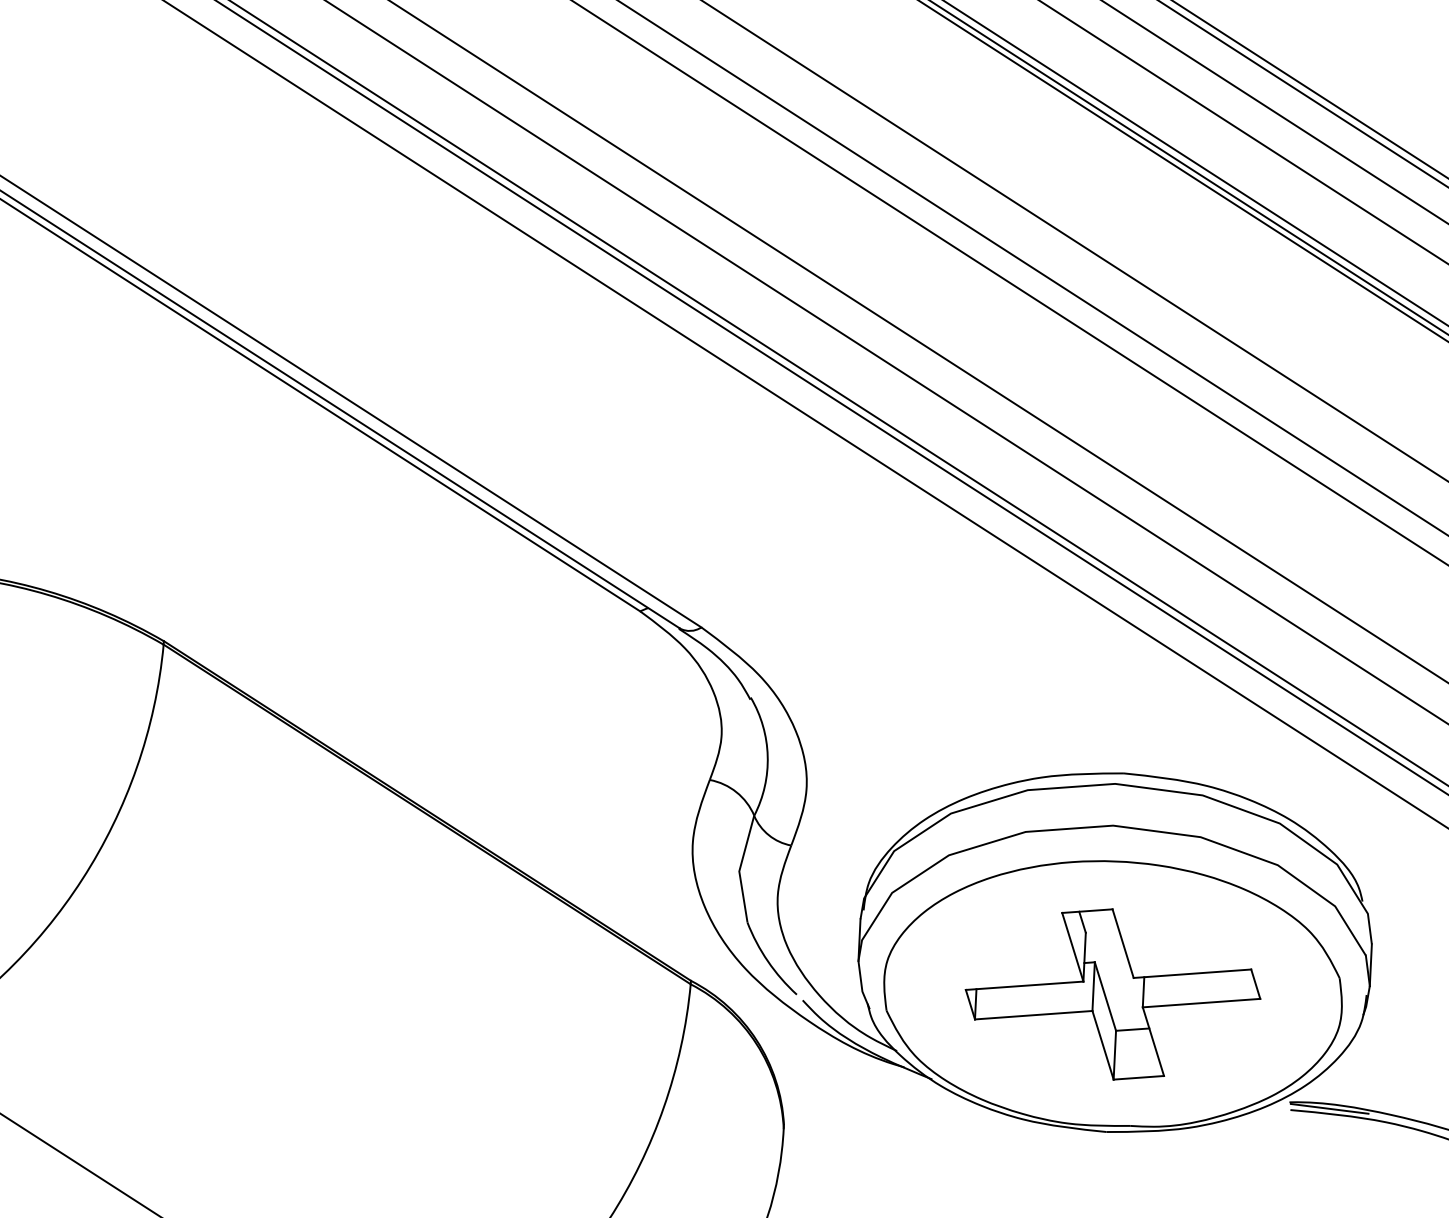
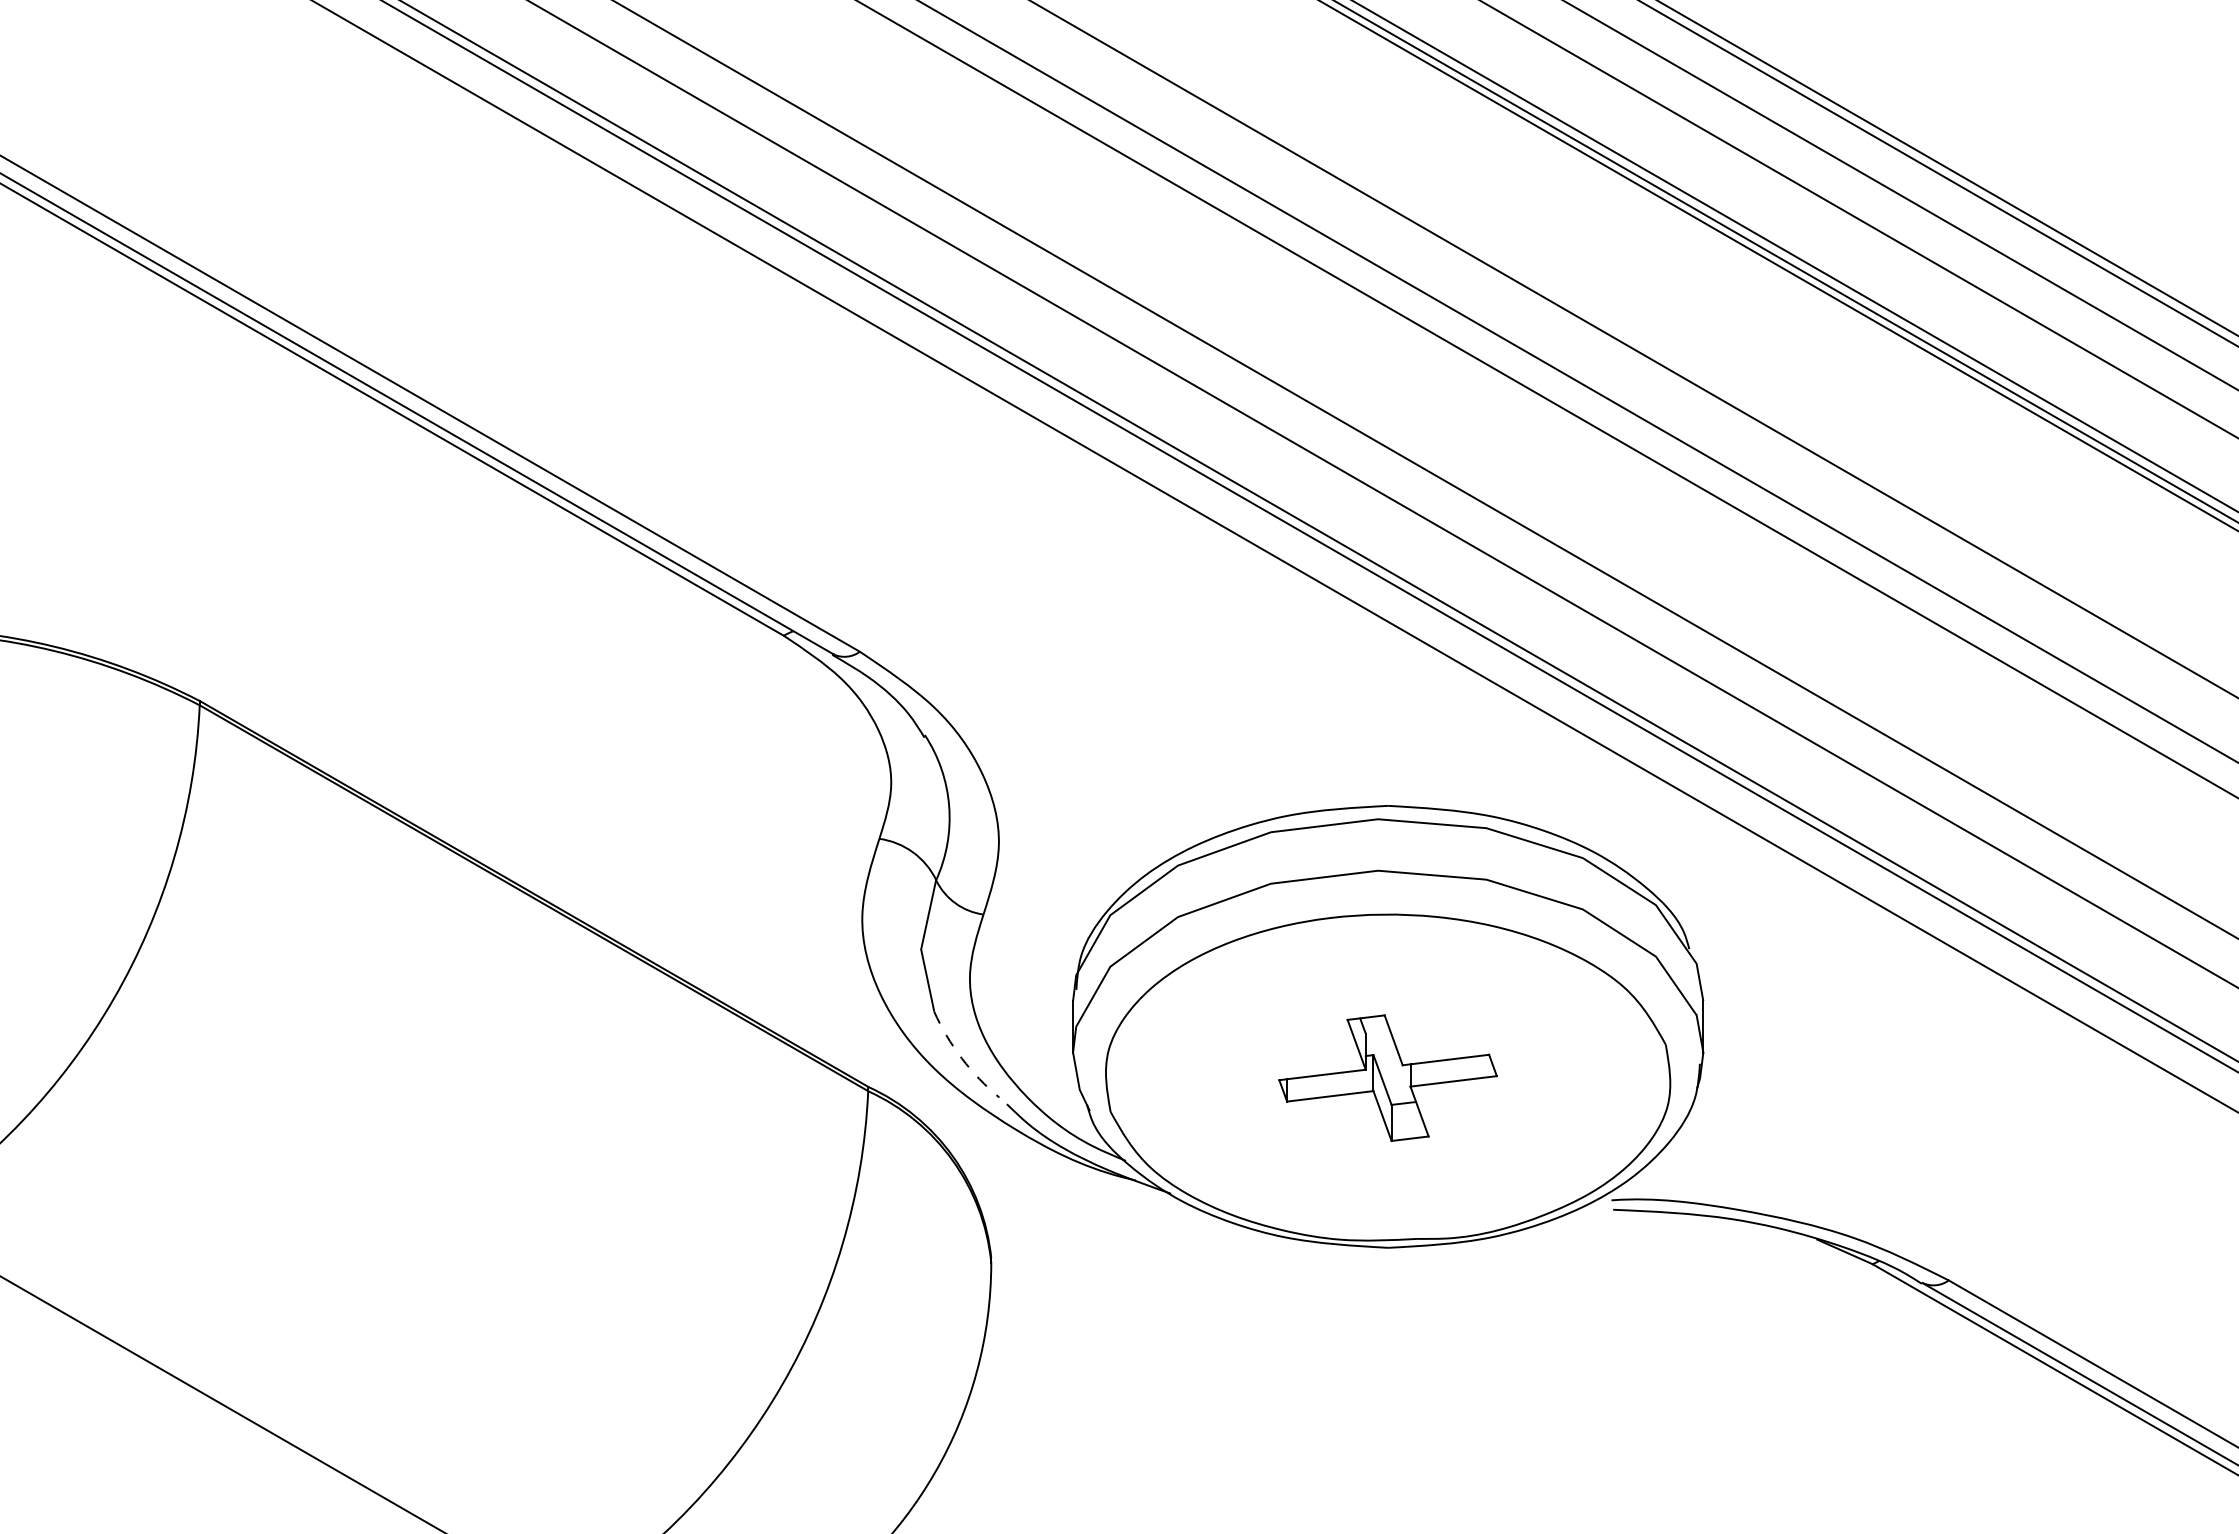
arc: (767, 961) -> (961, 1058), solid -> dashed
part: (1112, 993) -> (1387, 1077), size x0.6
line: (1329, 1108) -> (1661, 1205), removed

